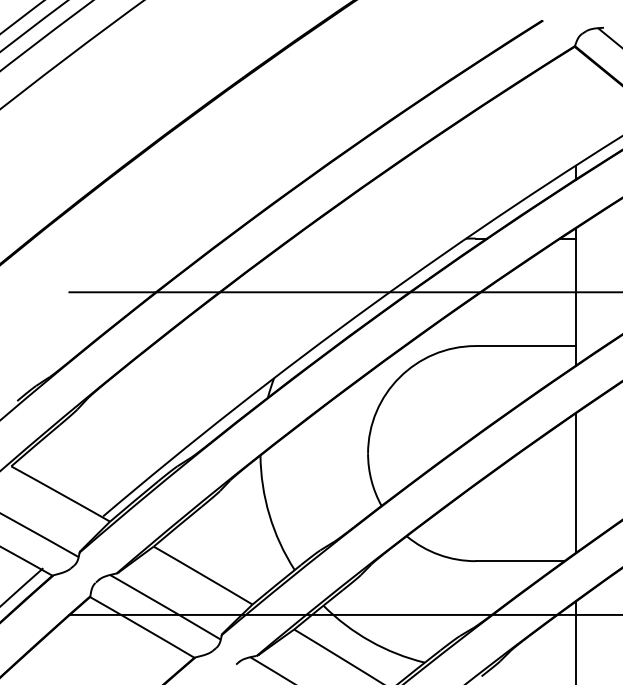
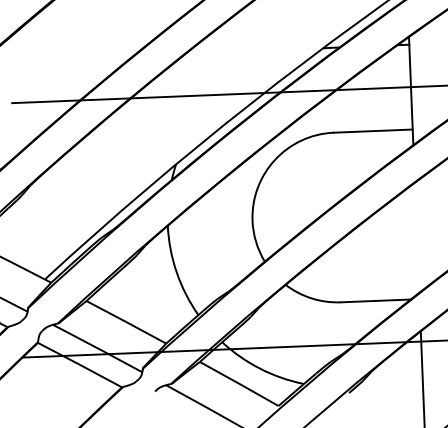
line: (575, 483) -> (417, 237), removed

